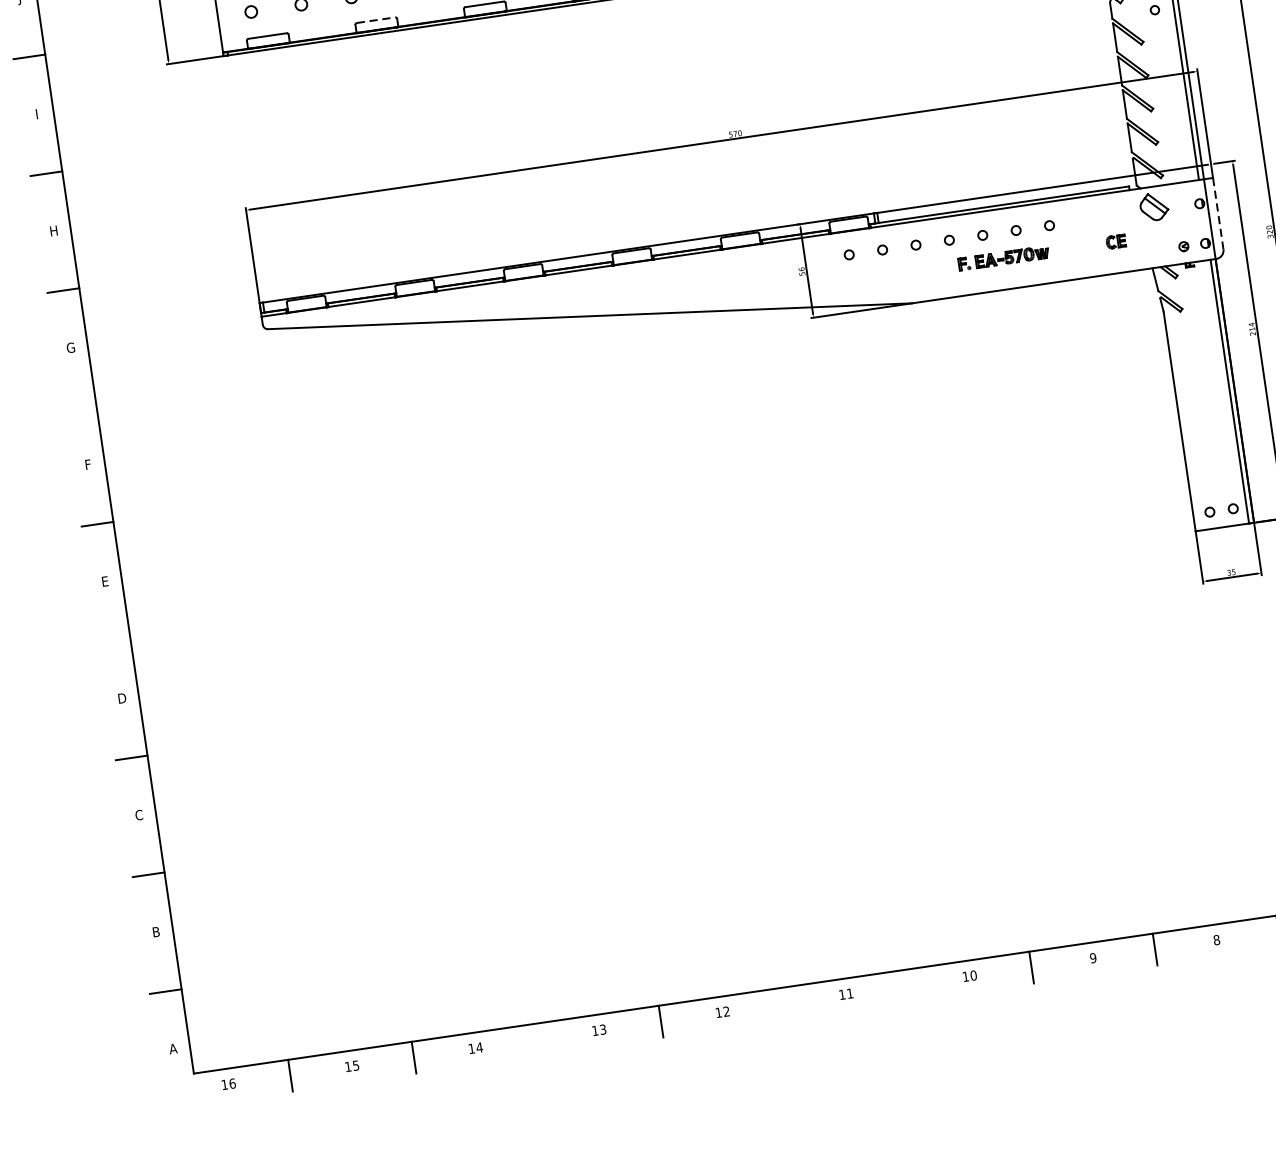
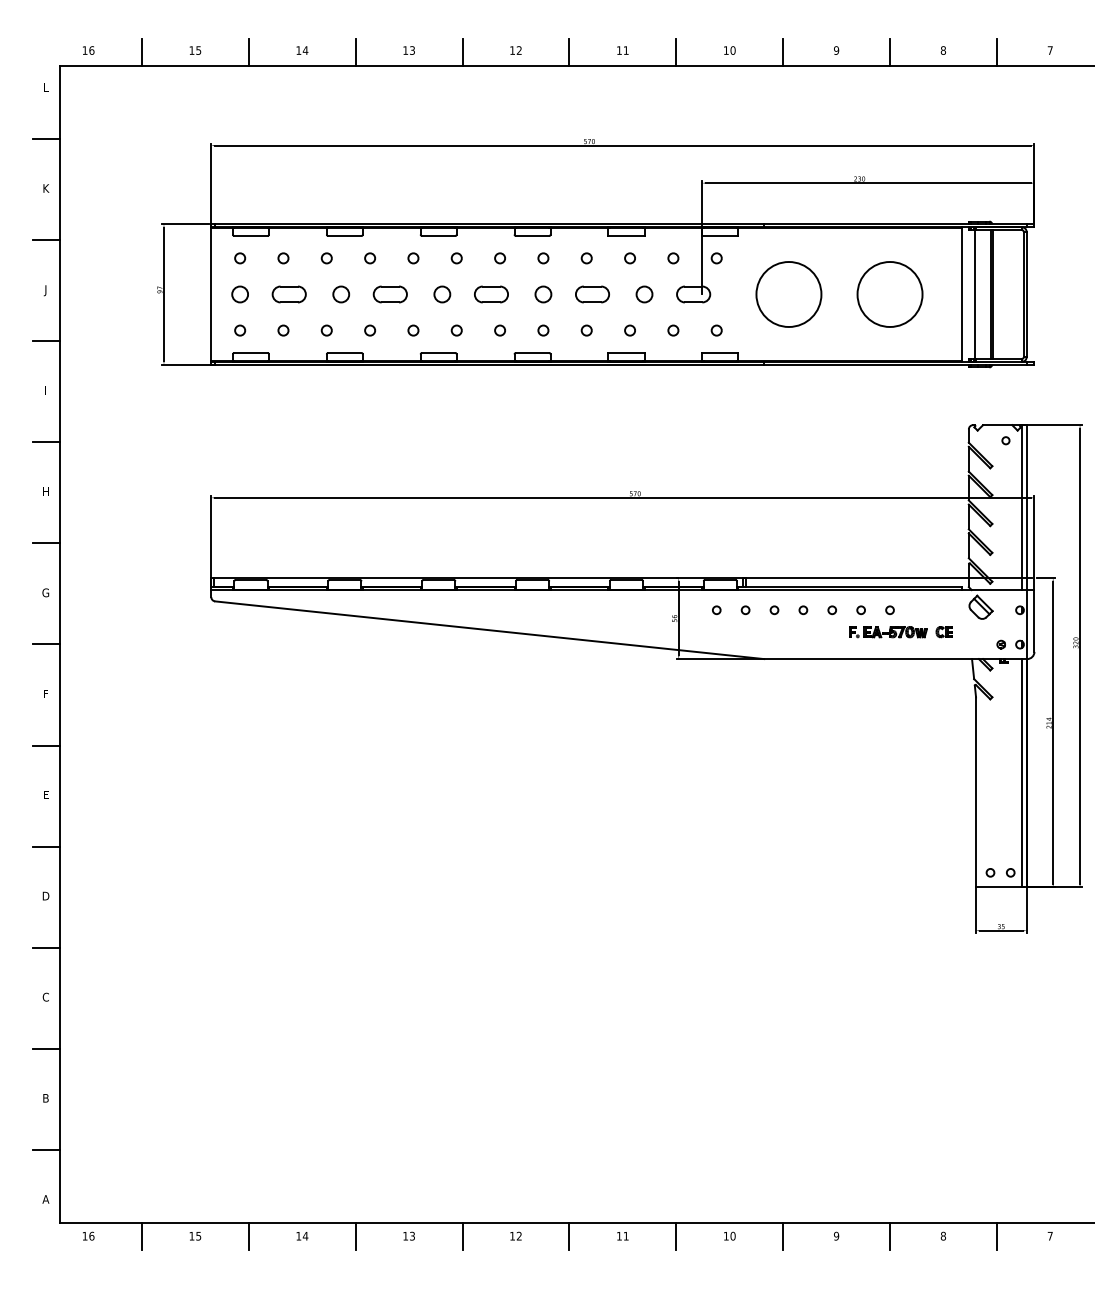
line: (375, 19) -> (344, 352), dashed -> solid
line: (1218, 213) -> (1034, 620), dashed -> solid
part: (1004, 258) -> (888, 632), moved
line: (80, 407) -> (46, 644), added
line: (114, 640) -> (46, 846), added
line: (908, 985) -> (676, 1236), added
line: (784, 1003) -> (569, 1236), added
line: (537, 1039) -> (355, 1236), added

